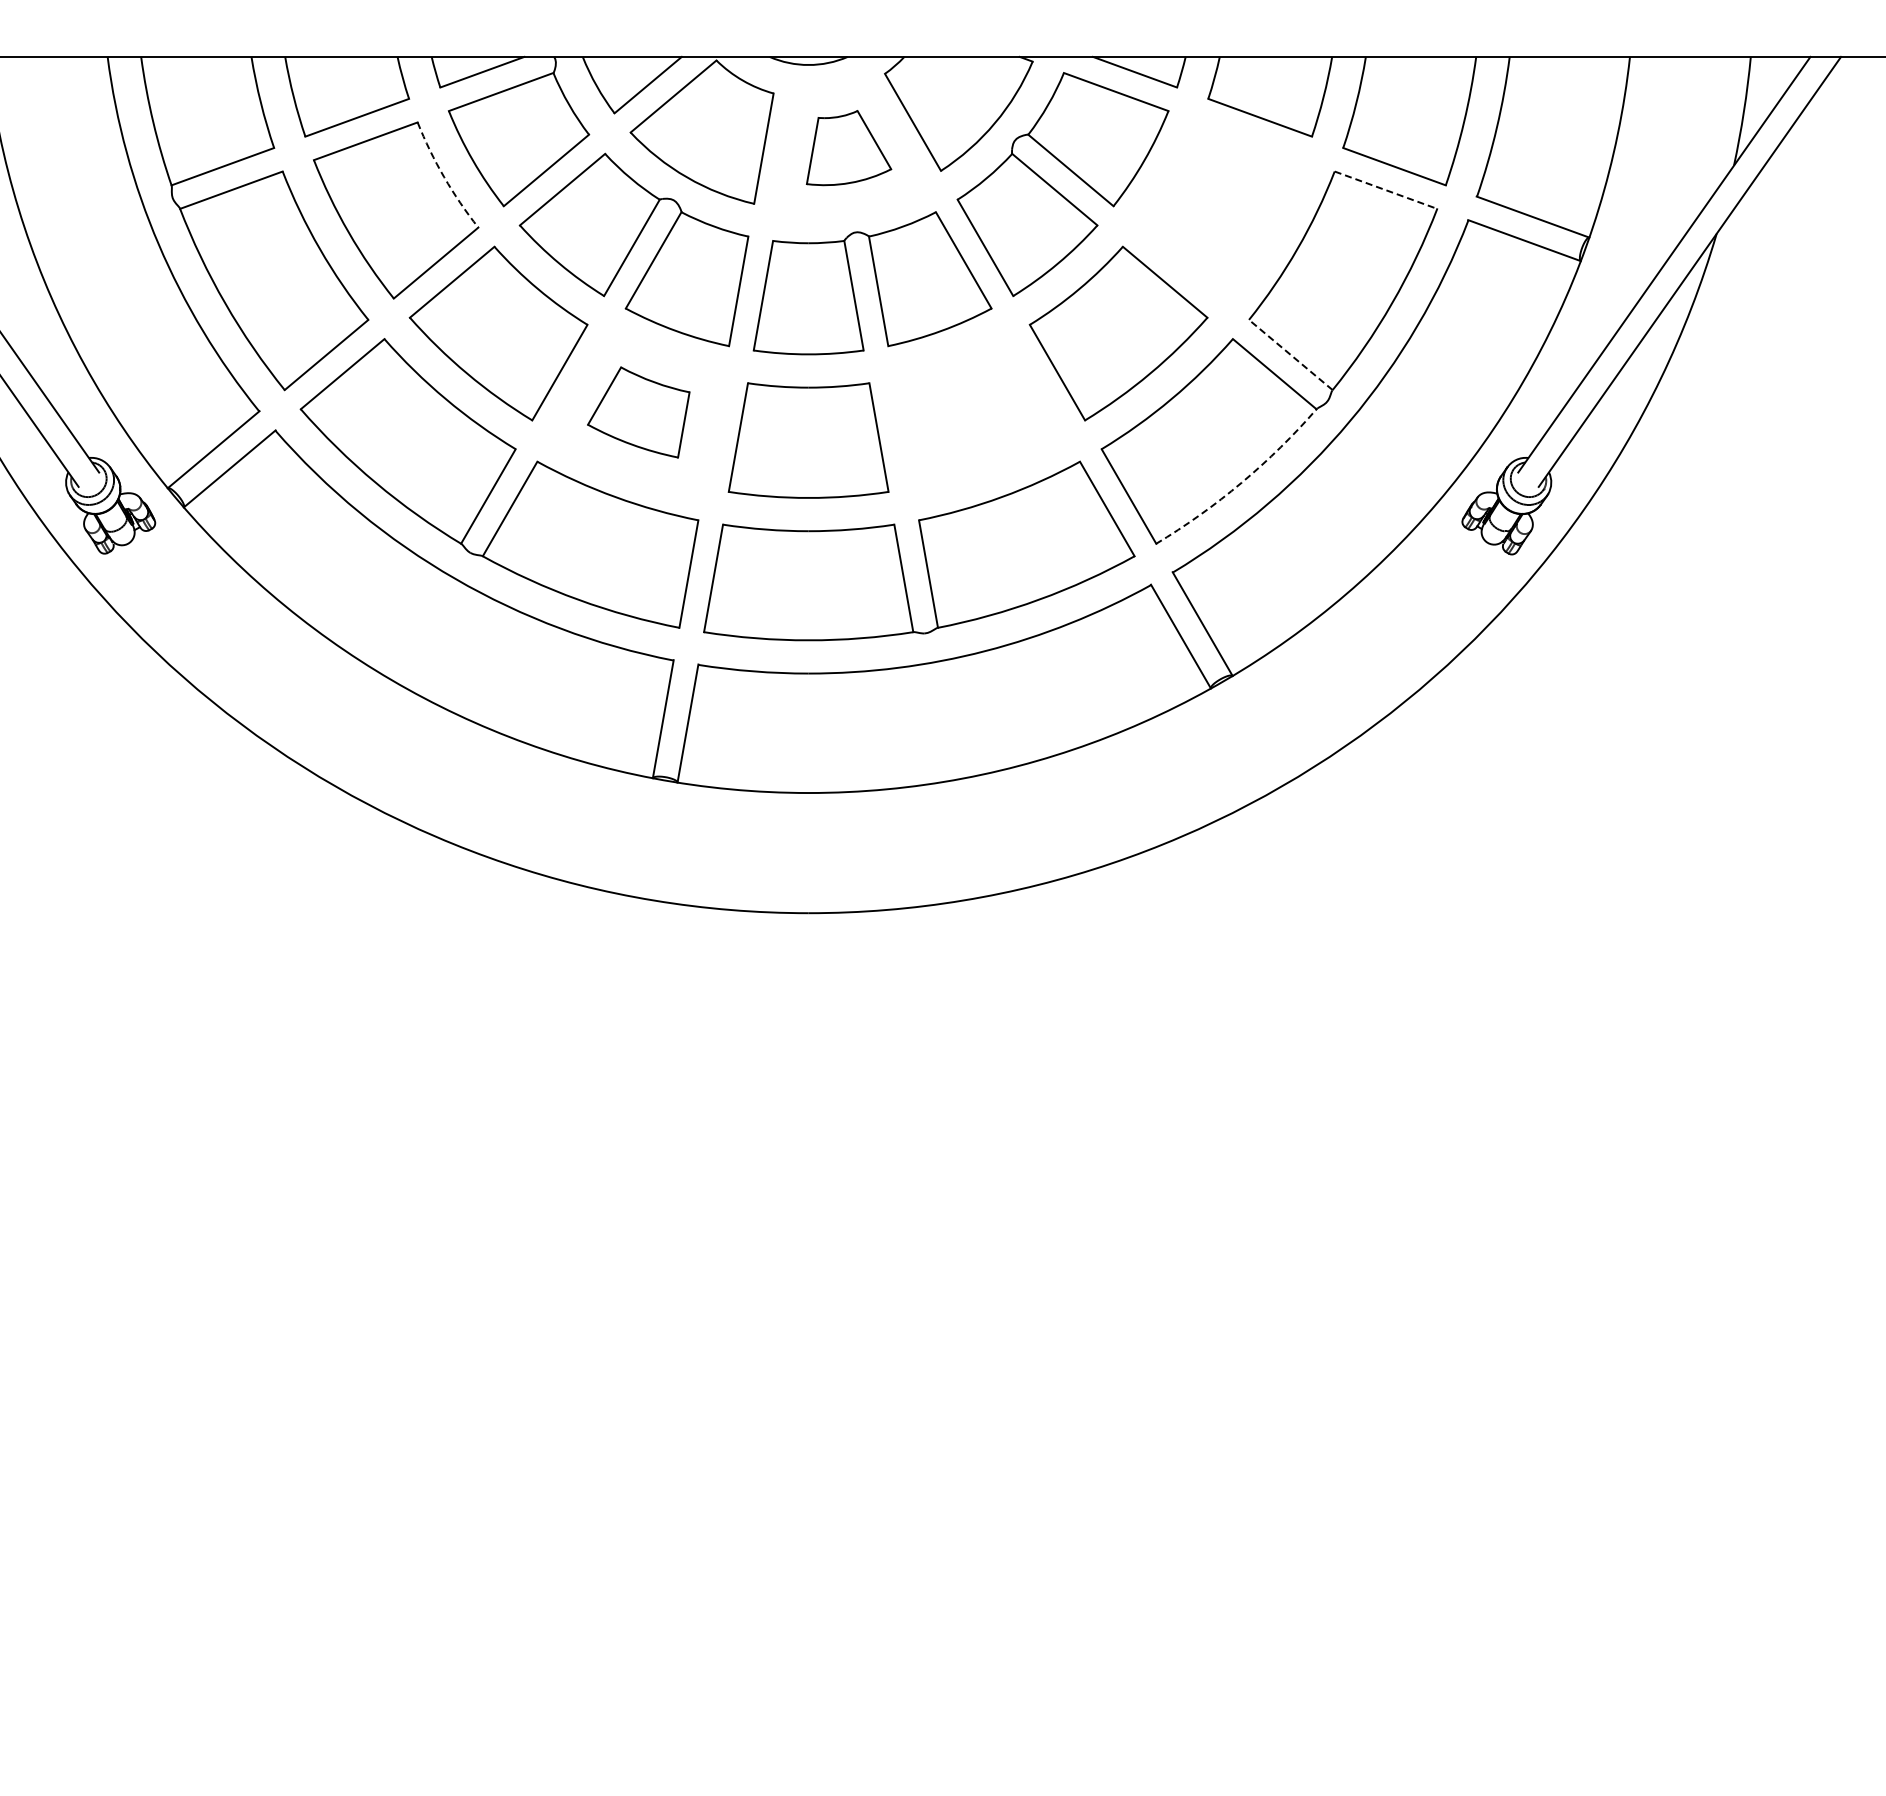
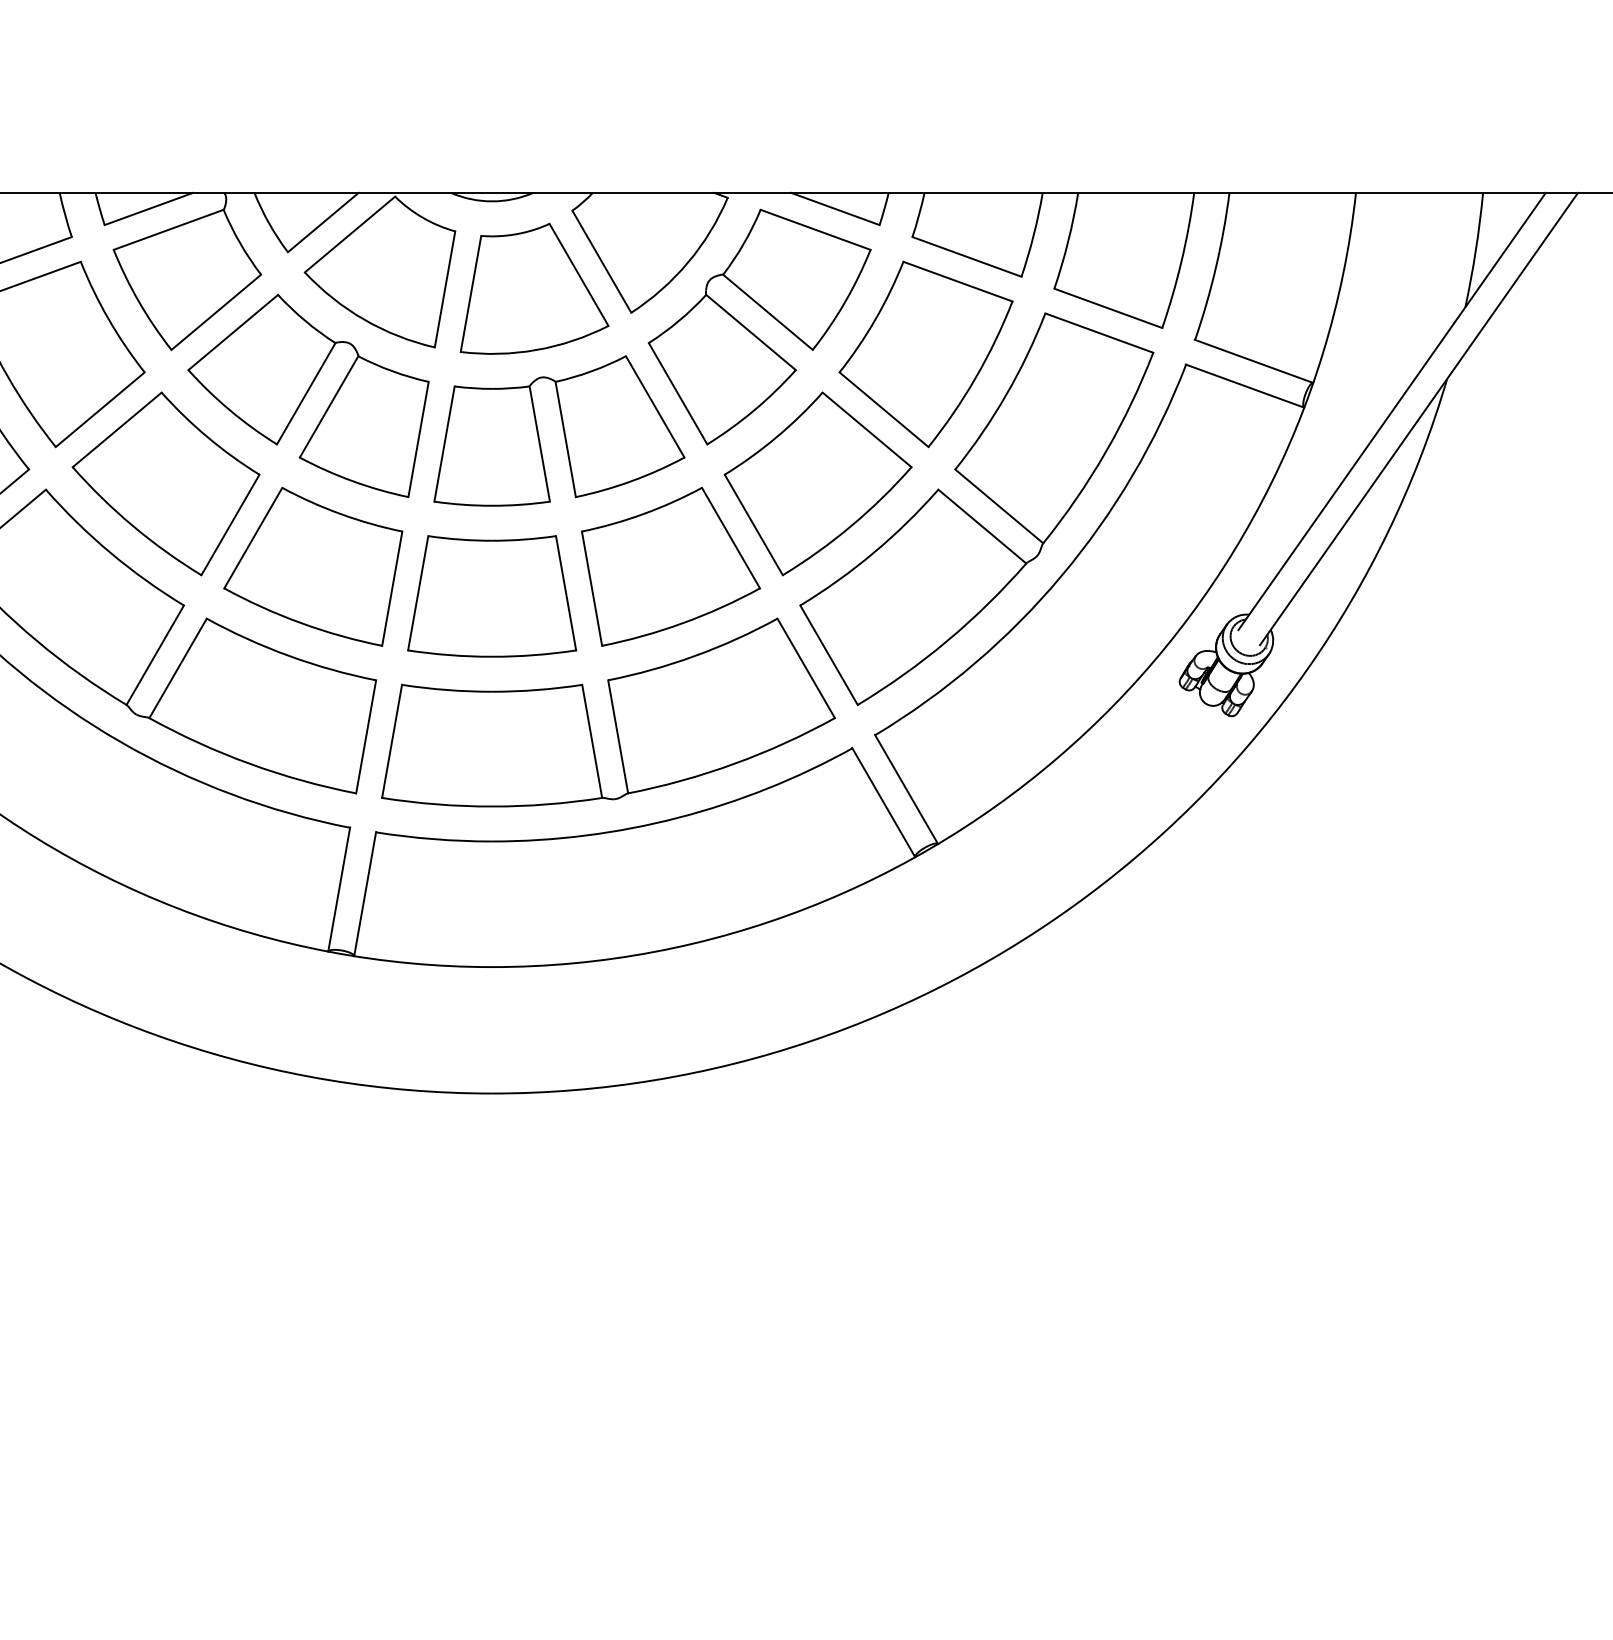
part: (848, 147) -> (534, 288), size x1.67
arc: (444, 177) -> (109, 319), dashed -> solid
line: (1385, 190) -> (1098, 333), dashed -> solid
part: (1221, 210) -> (926, 354), added
line: (1290, 355) -> (998, 506), dashed -> solid
part: (638, 412) -> (313, 566), size x1.67
part: (978, 412) -> (670, 566), added
arc: (1241, 482) -> (947, 640), dashed -> solid

